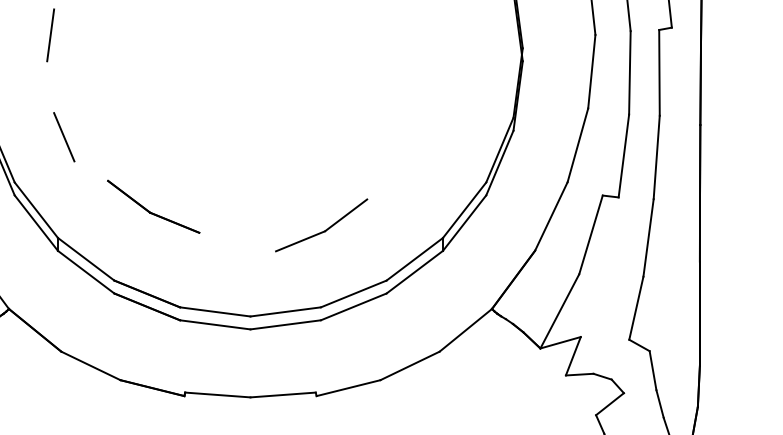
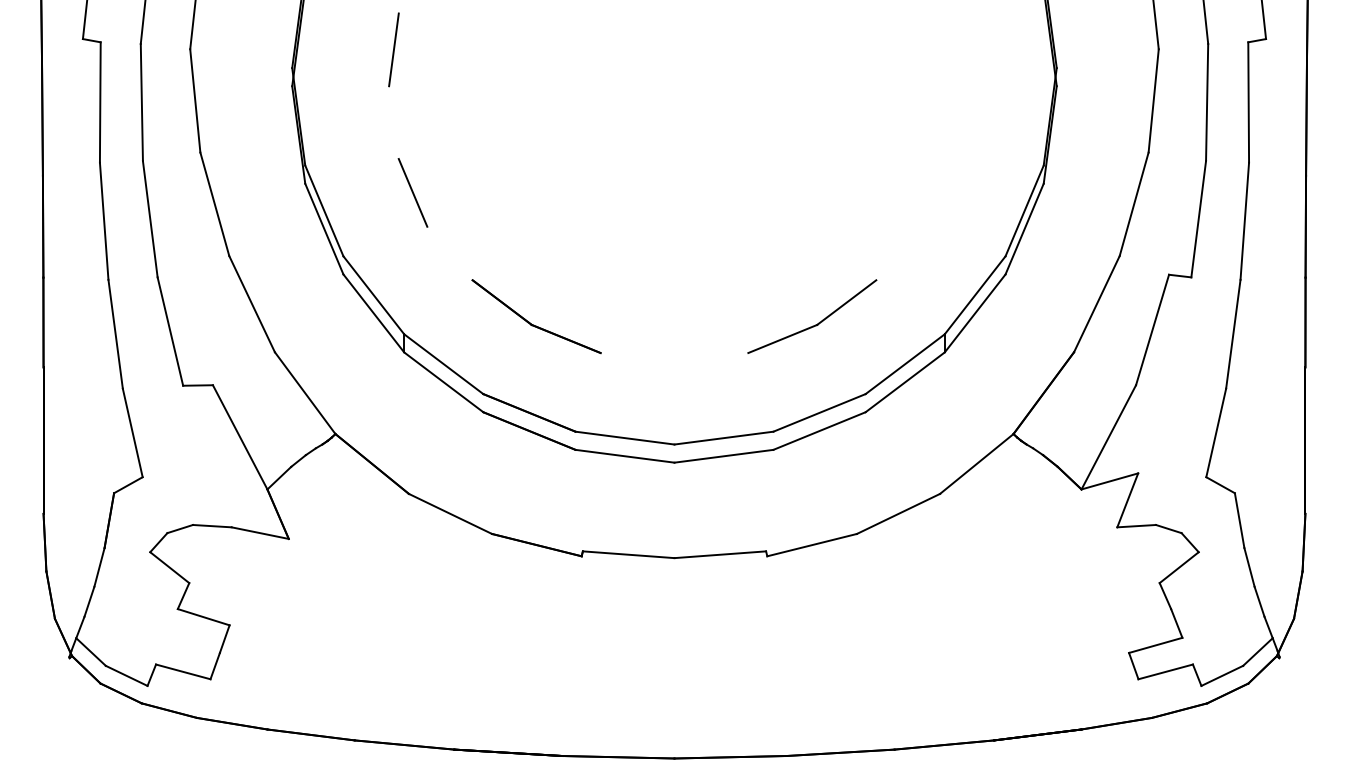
part: (149, 211) -> (530, 322), moved
part: (326, 229) -> (818, 322), moved

